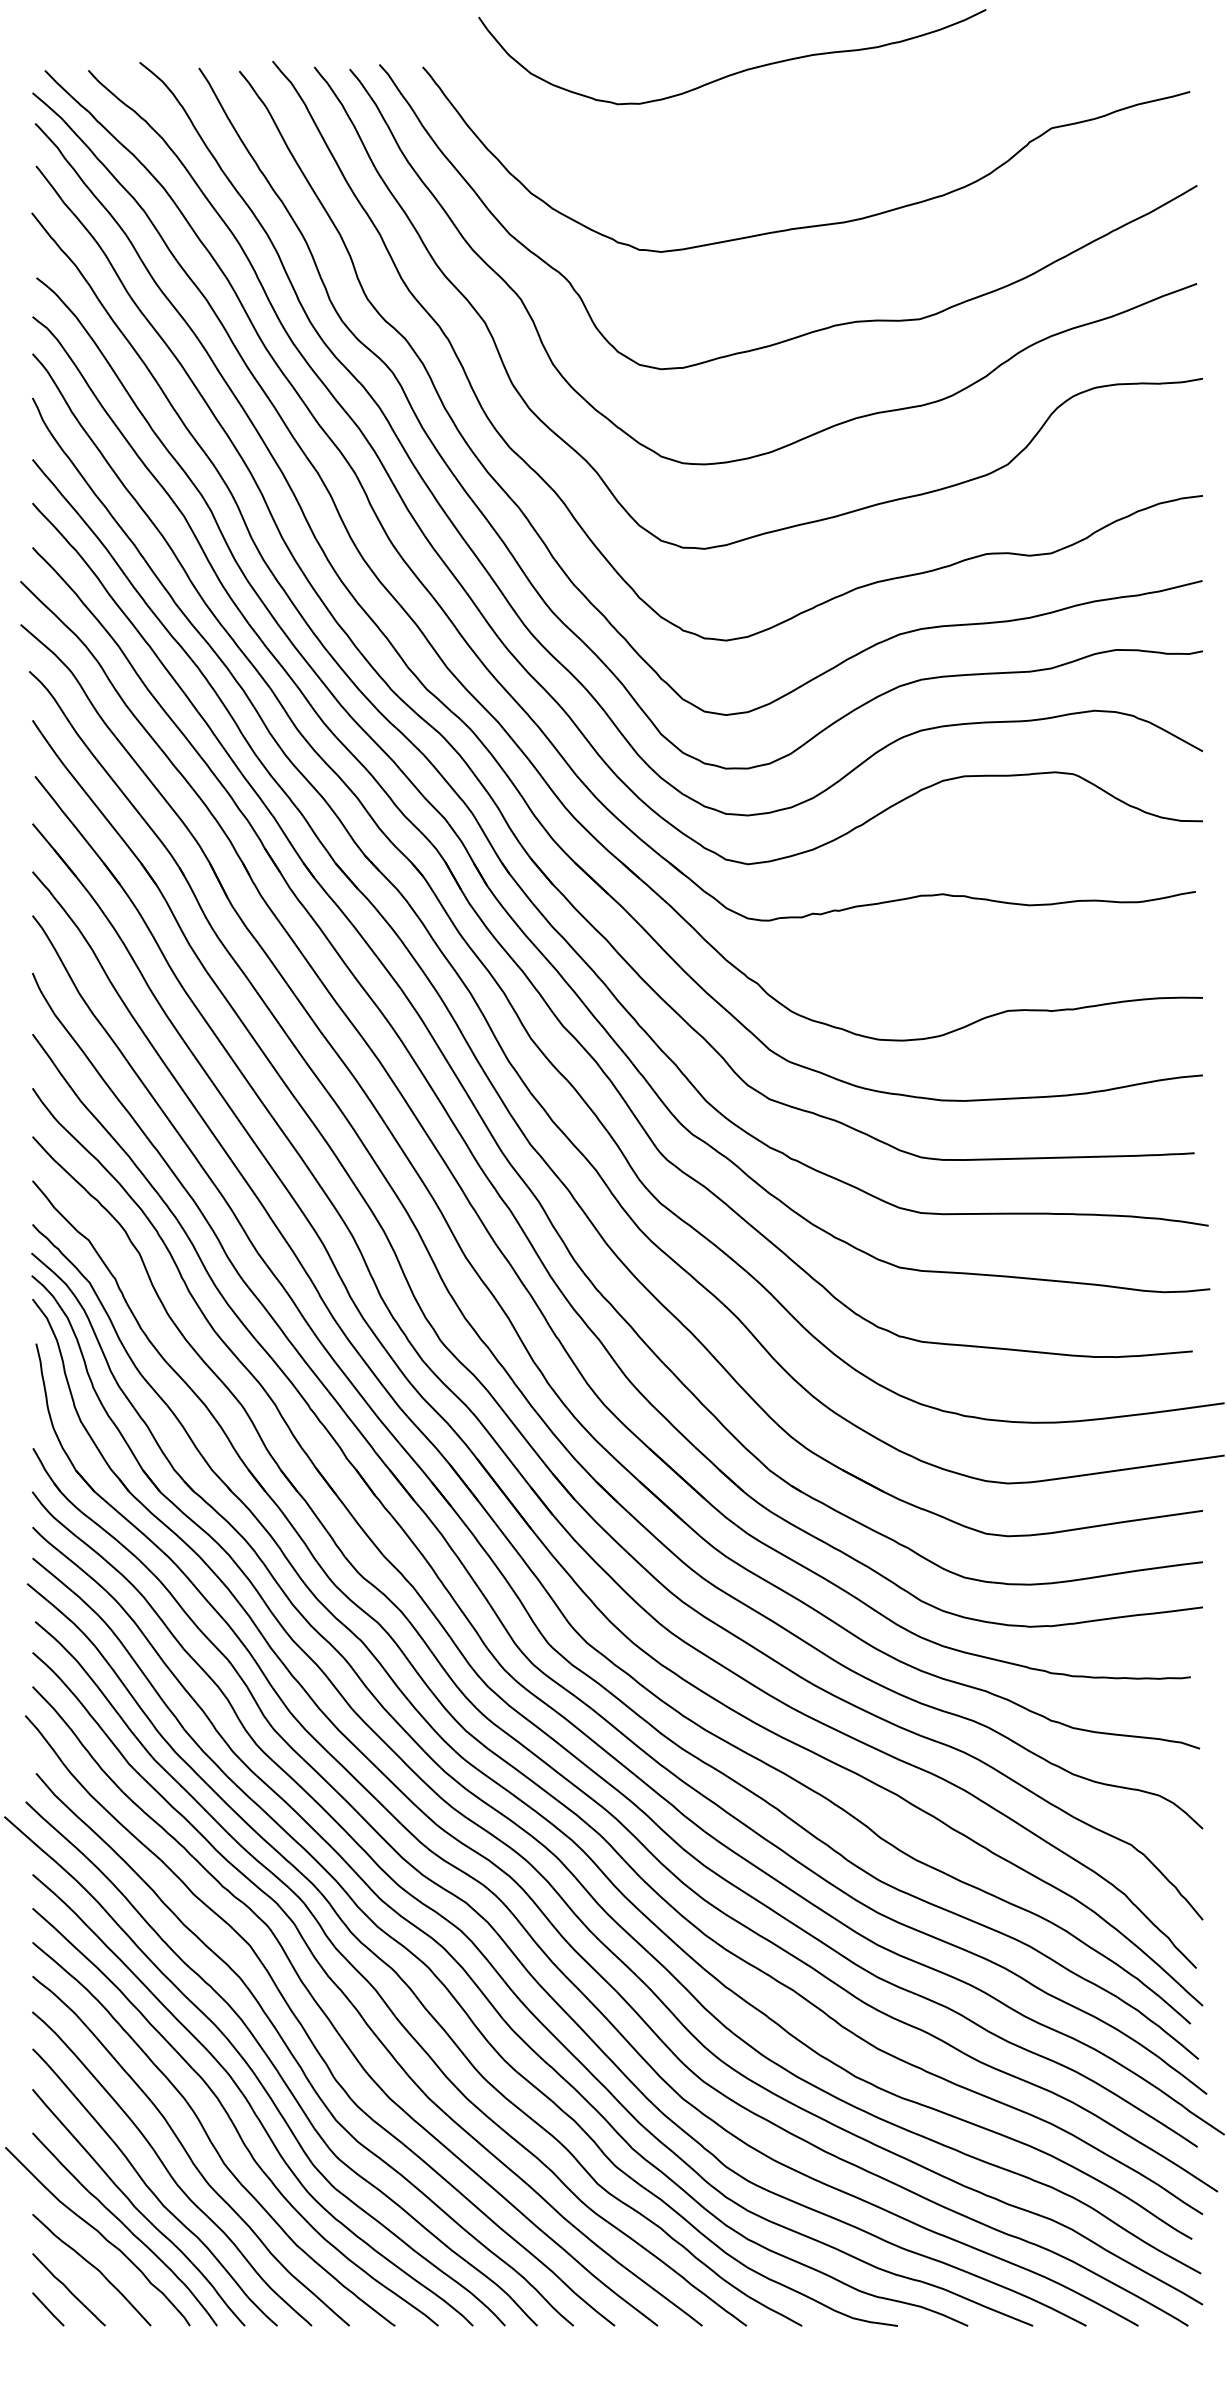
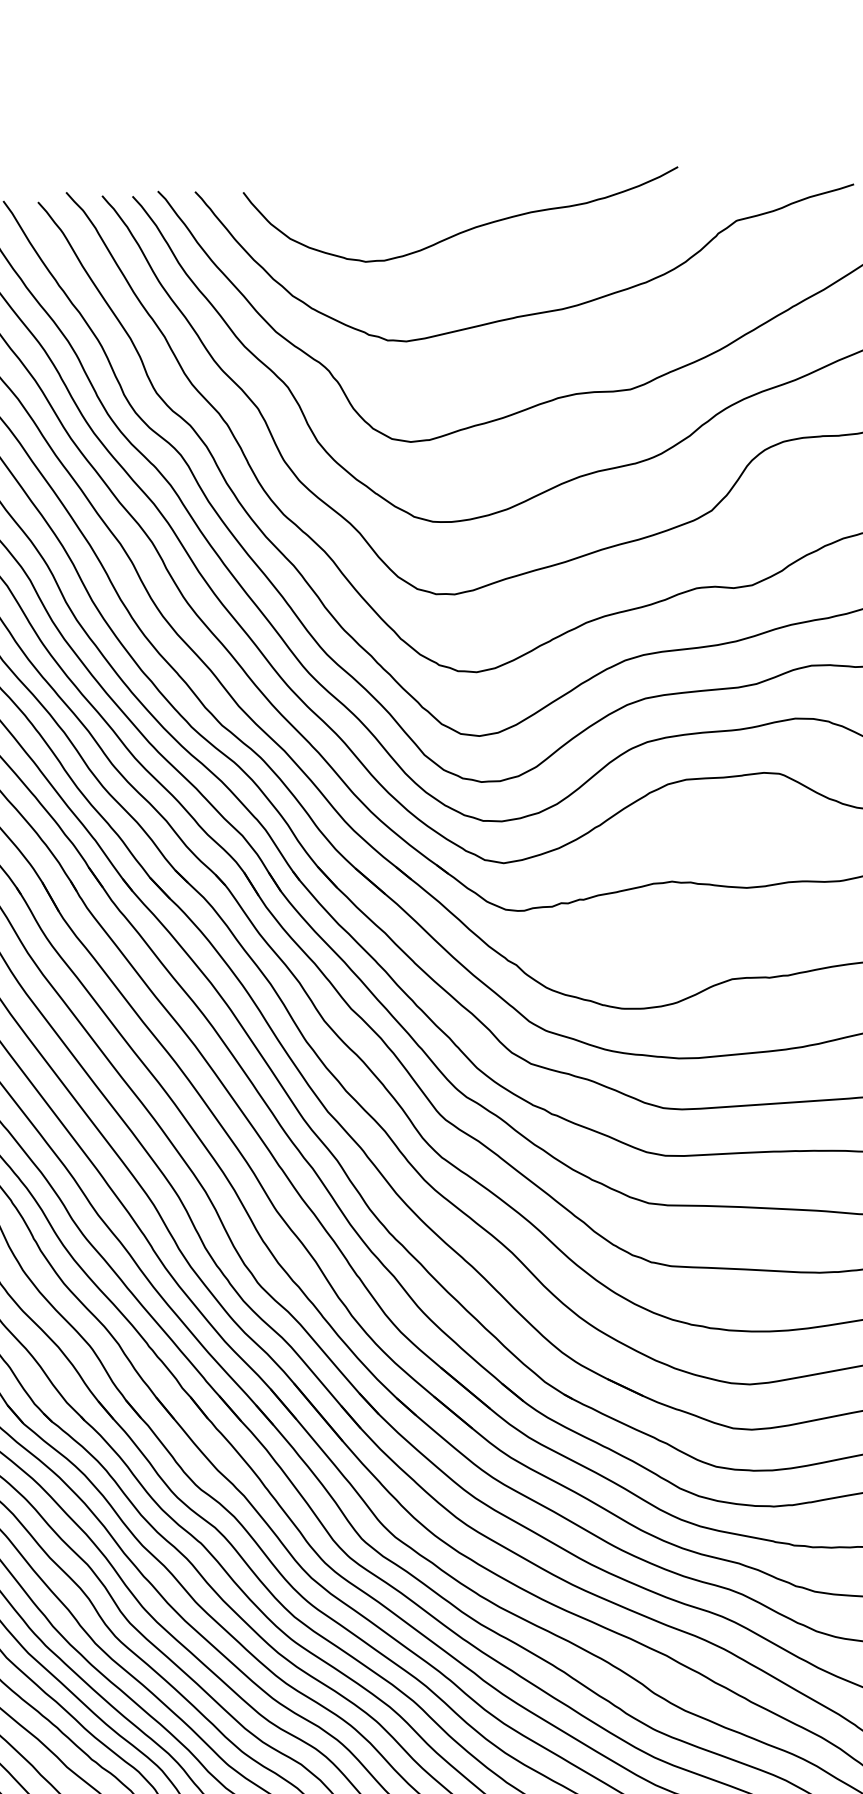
curve: (738, 71) -> (468, 229), moved

